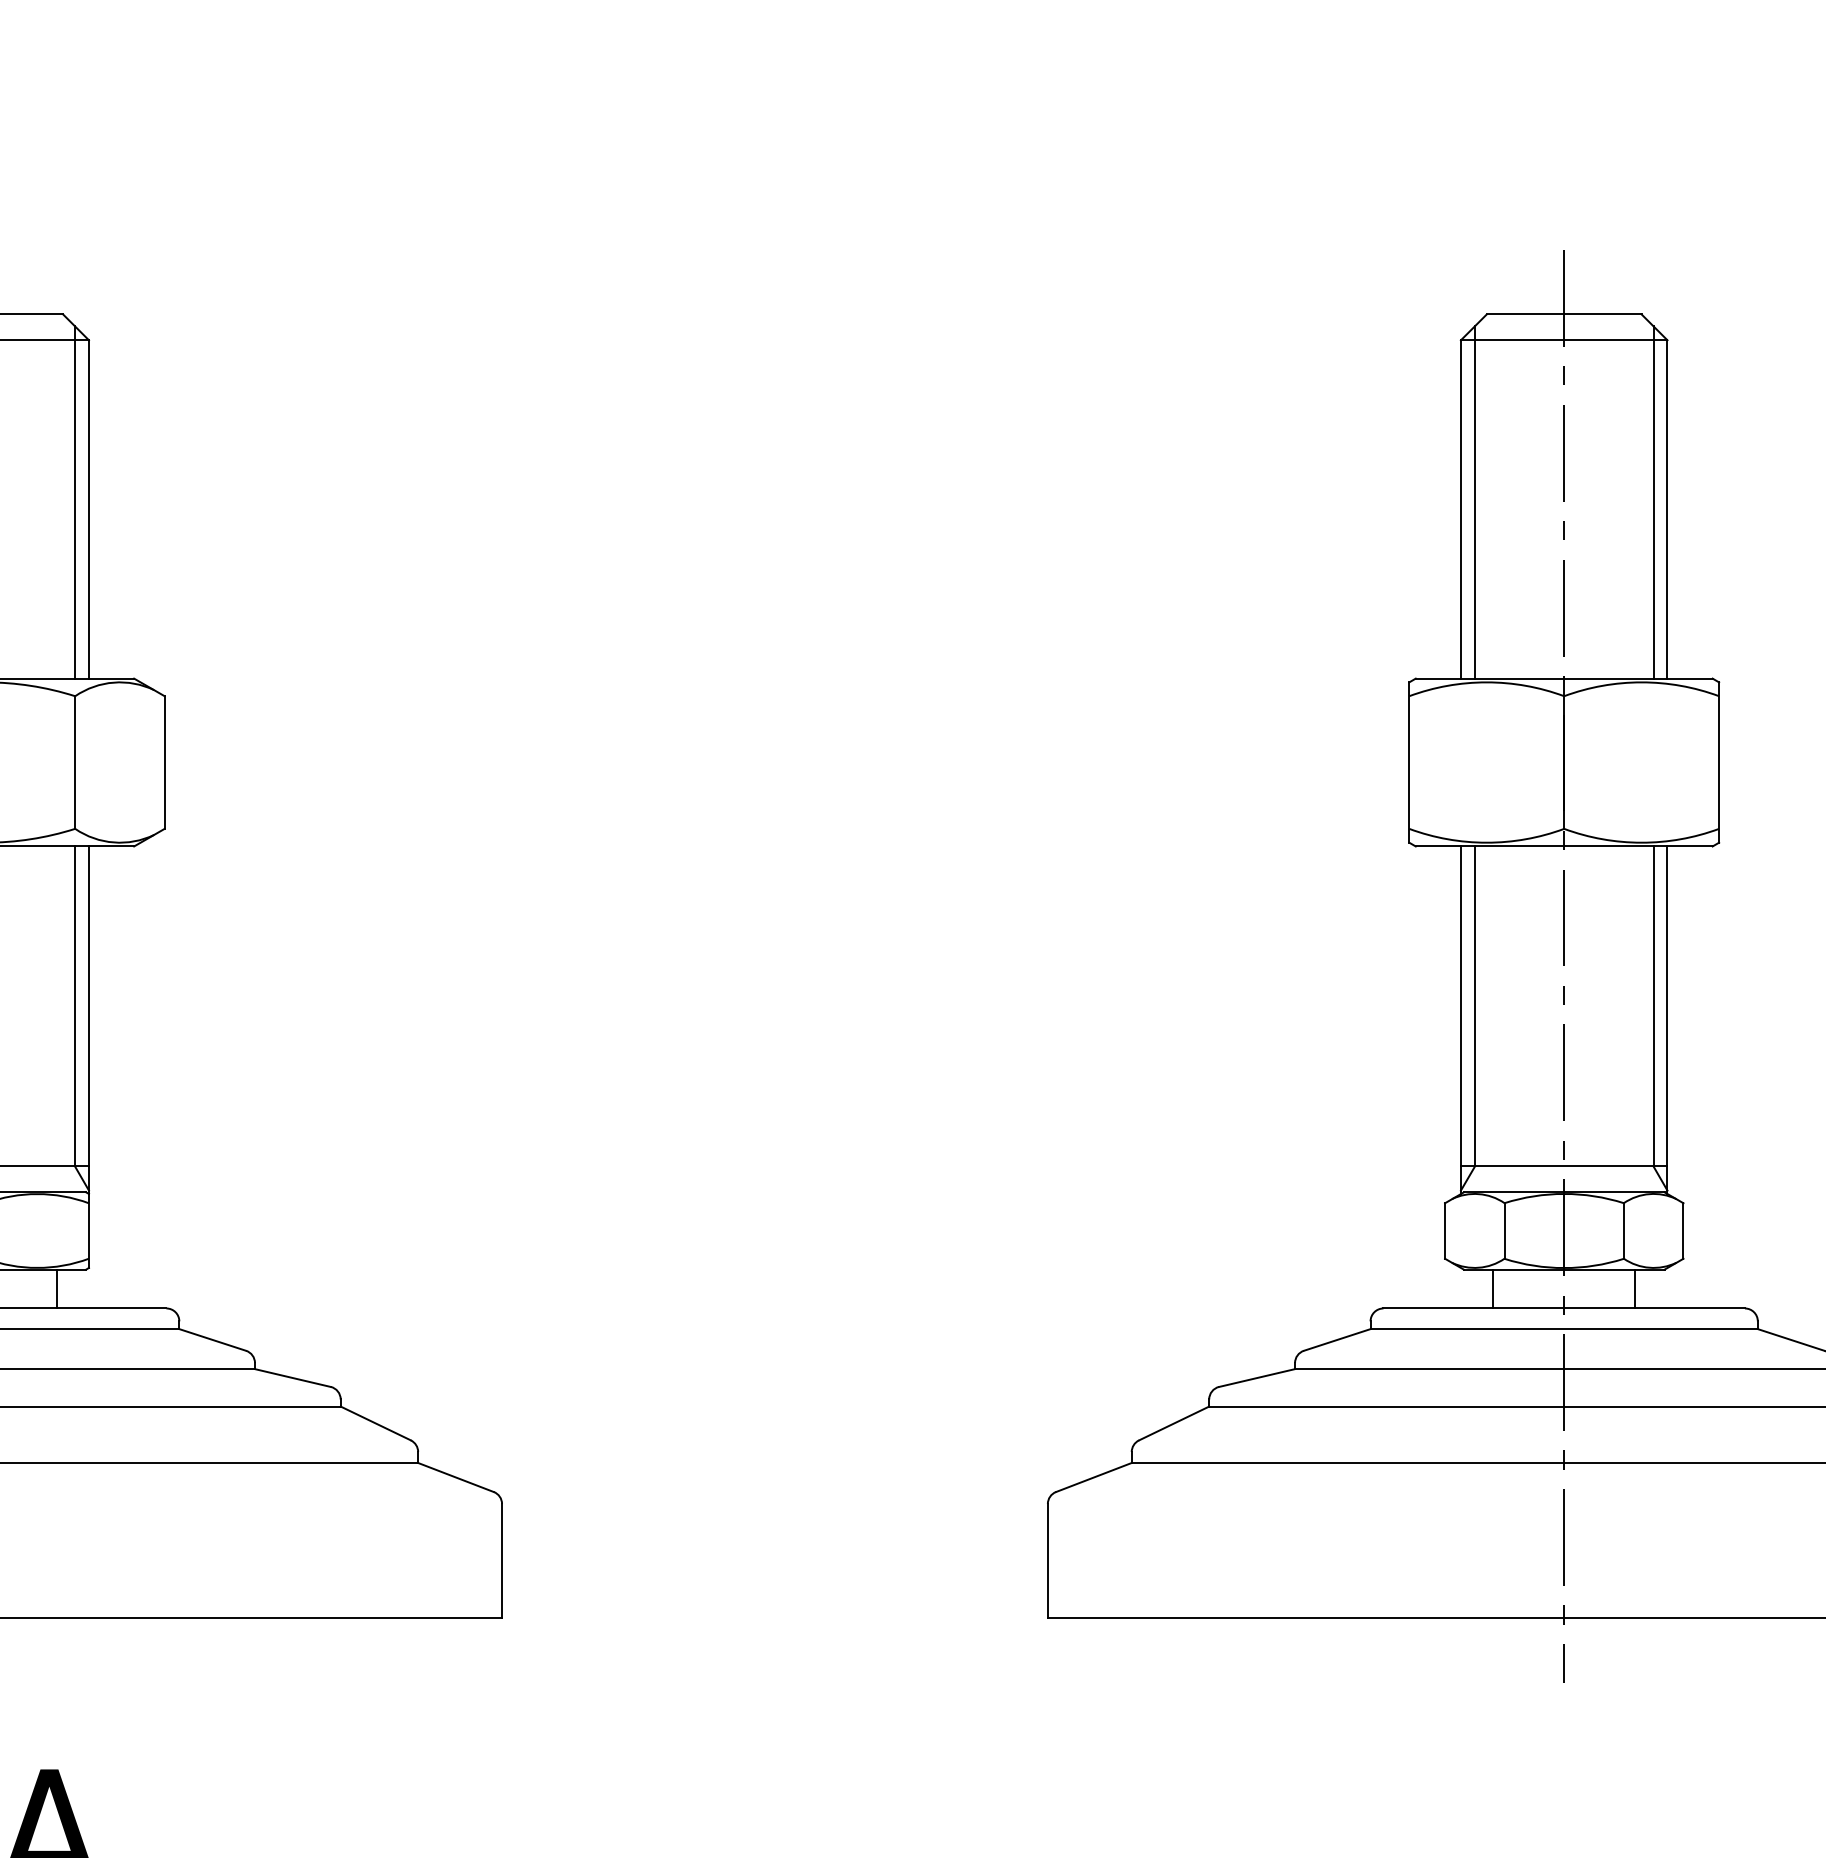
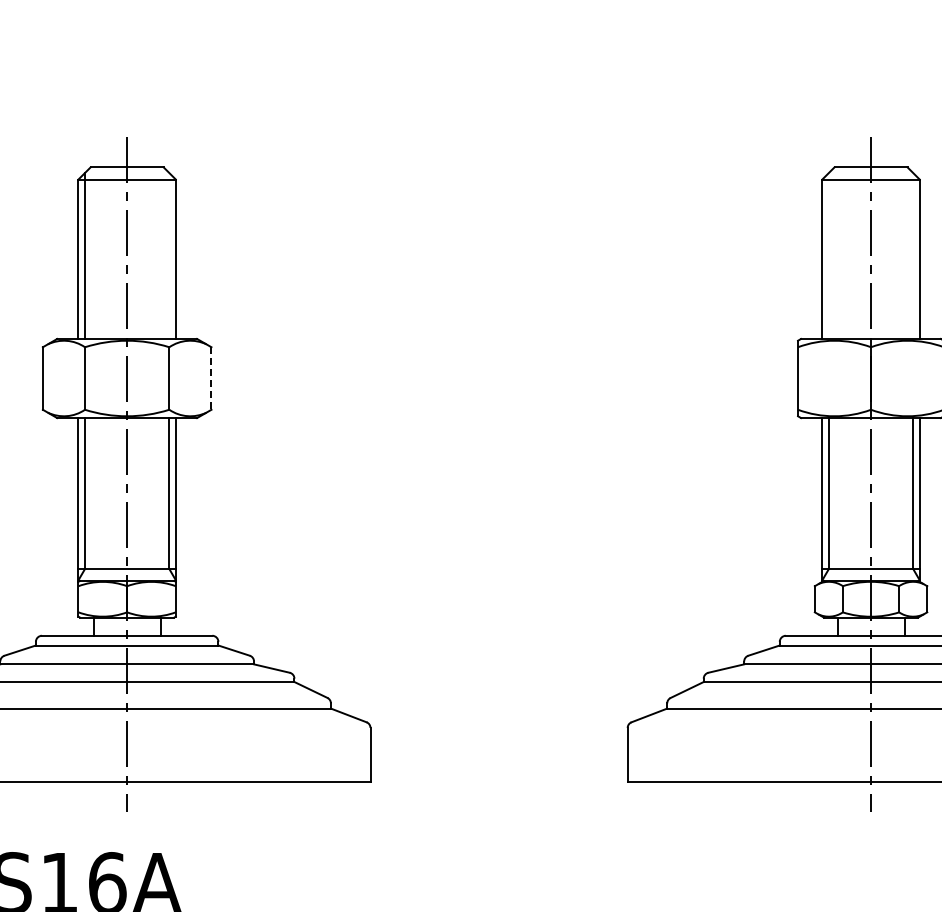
line: (75, 501) -> (169, 255), removed
line: (1473, 501) -> (828, 255), removed
line: (1654, 501) -> (913, 255), removed
line: (164, 764) -> (211, 379), solid -> dashed

